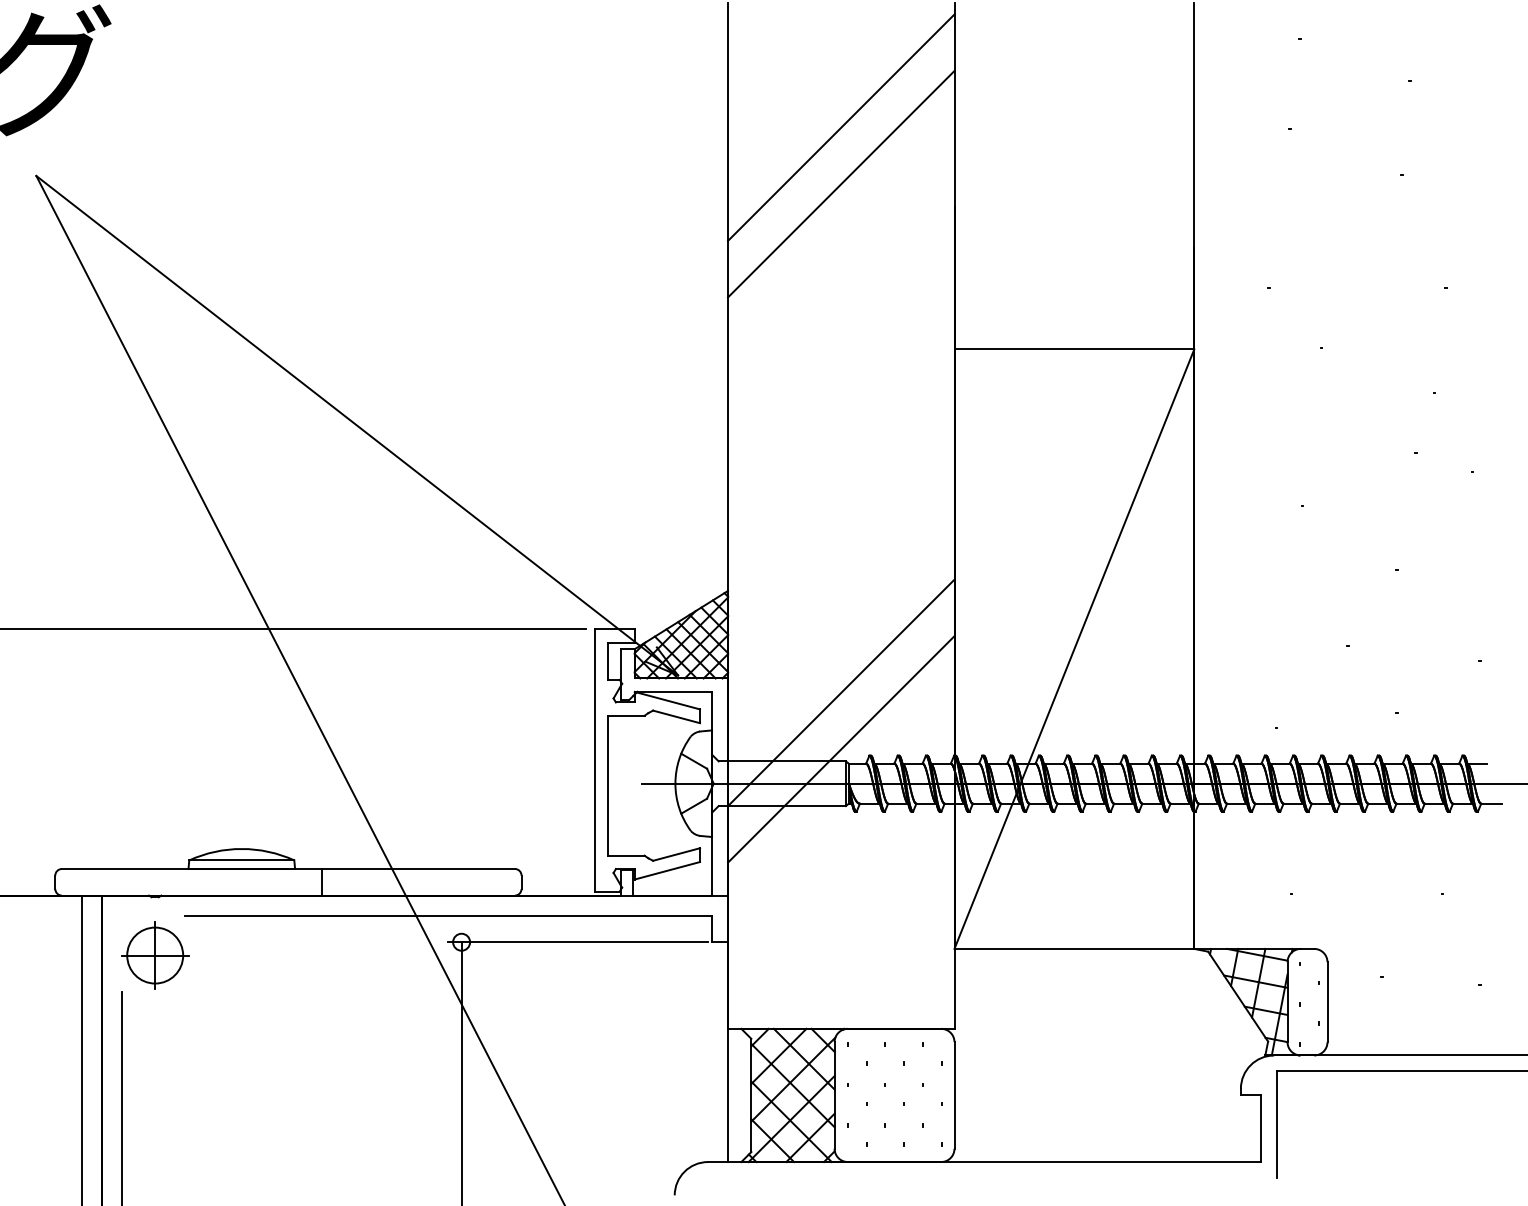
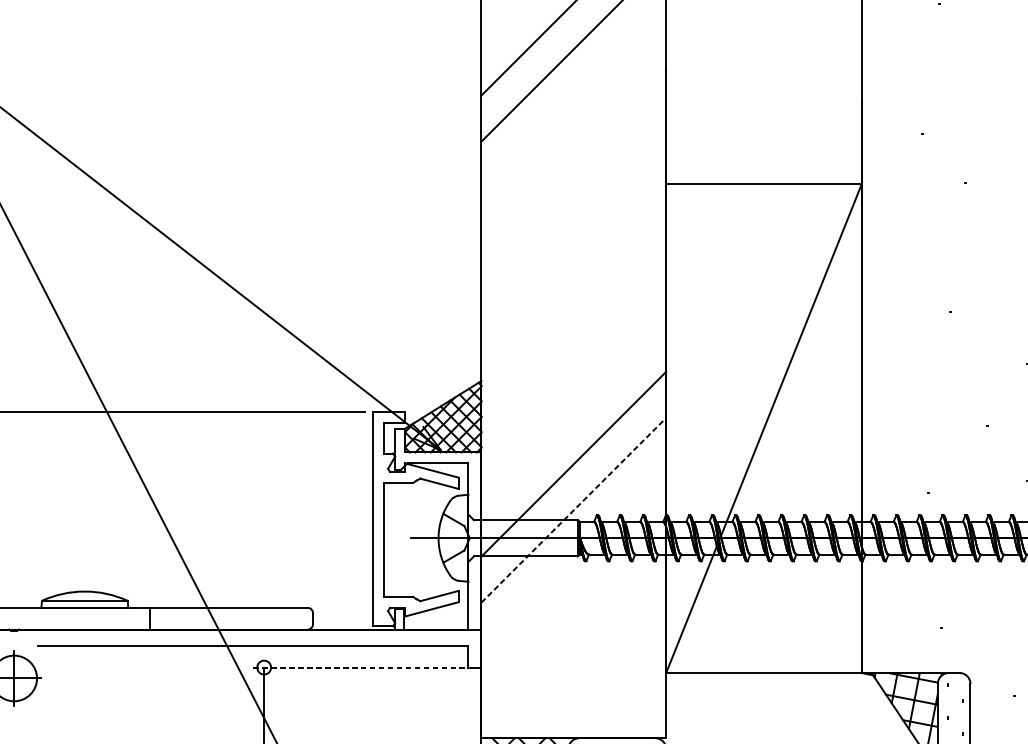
line: (841, 749) -> (574, 510), solid -> dashed
line: (578, 942) -> (359, 667), solid -> dashed

